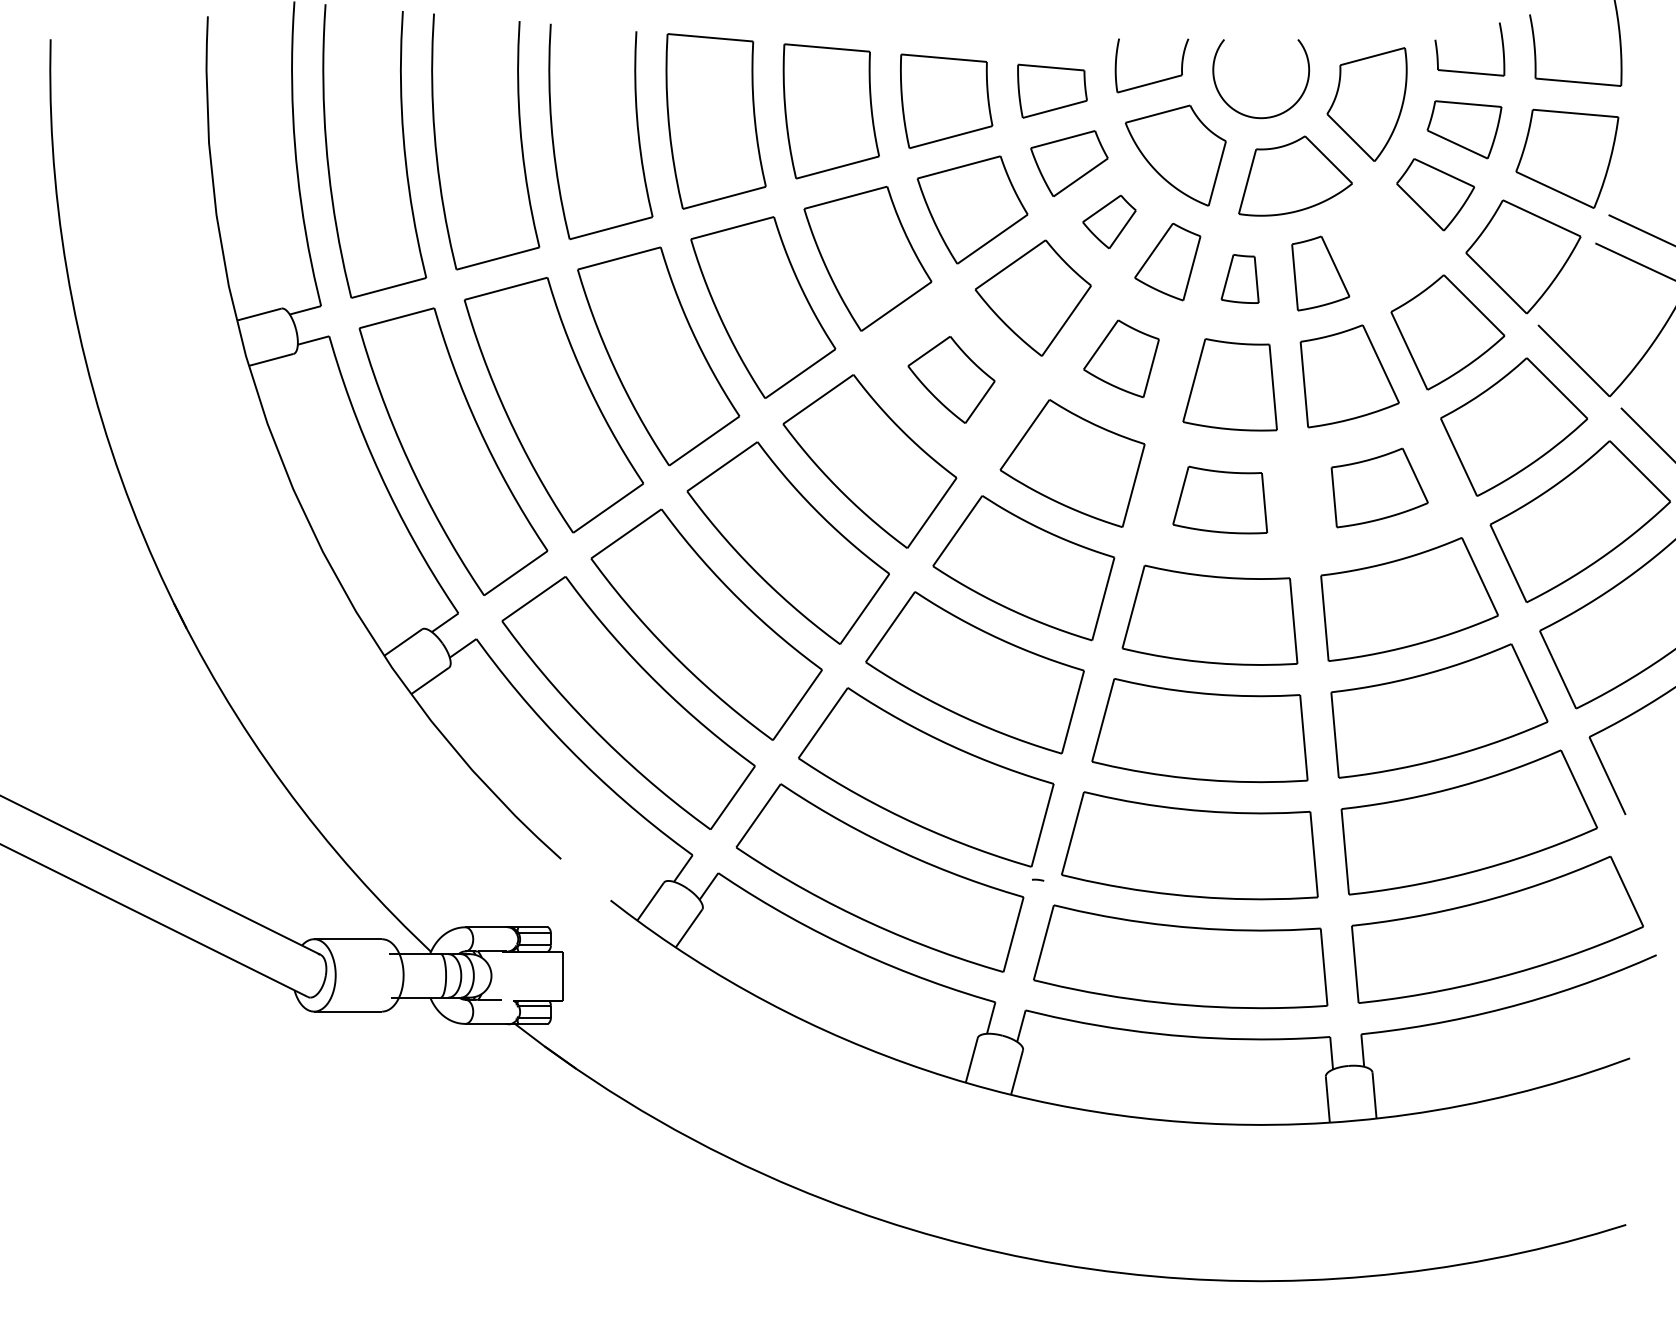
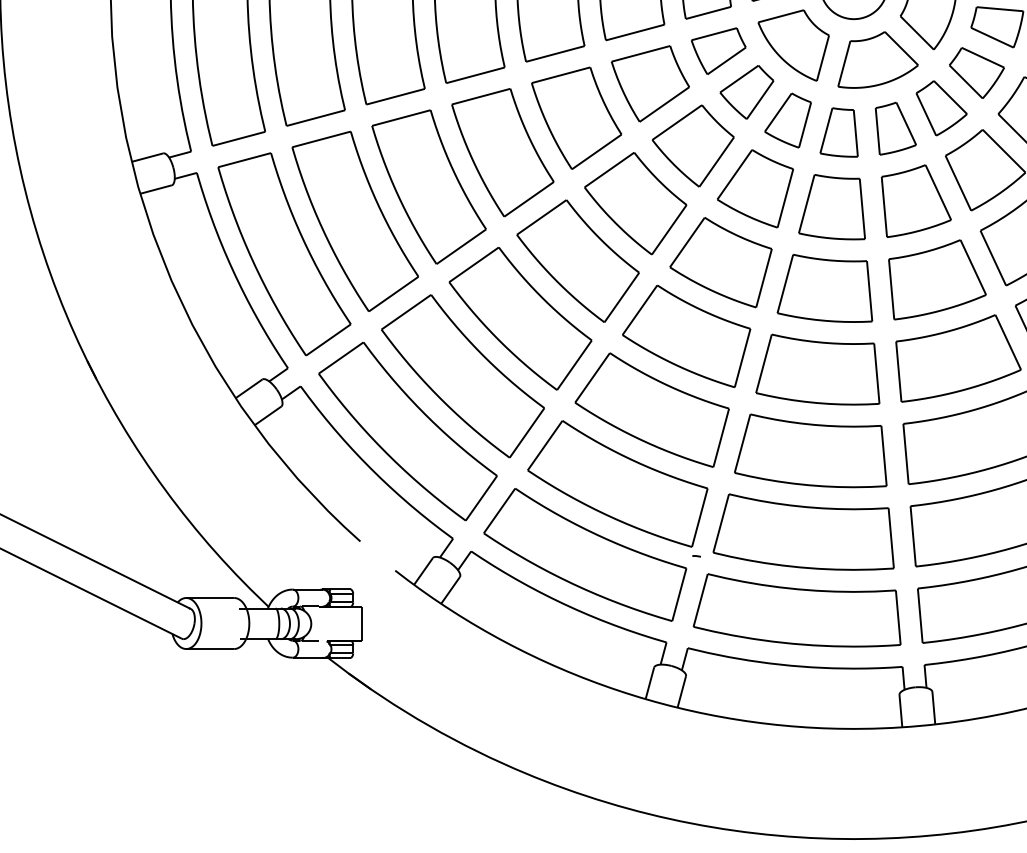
part: (1109, 221) -> (746, 91), size x1.43
part: (1385, 244) -> (941, 108), added
part: (1239, 278) -> (838, 132), size x1.43
part: (1121, 358) -> (755, 188), size x1.43
part: (951, 379) -> (635, 203), size x1.67
part: (1379, 487) -> (937, 279), size x1.43
part: (1220, 499) -> (825, 287), size x1.43

